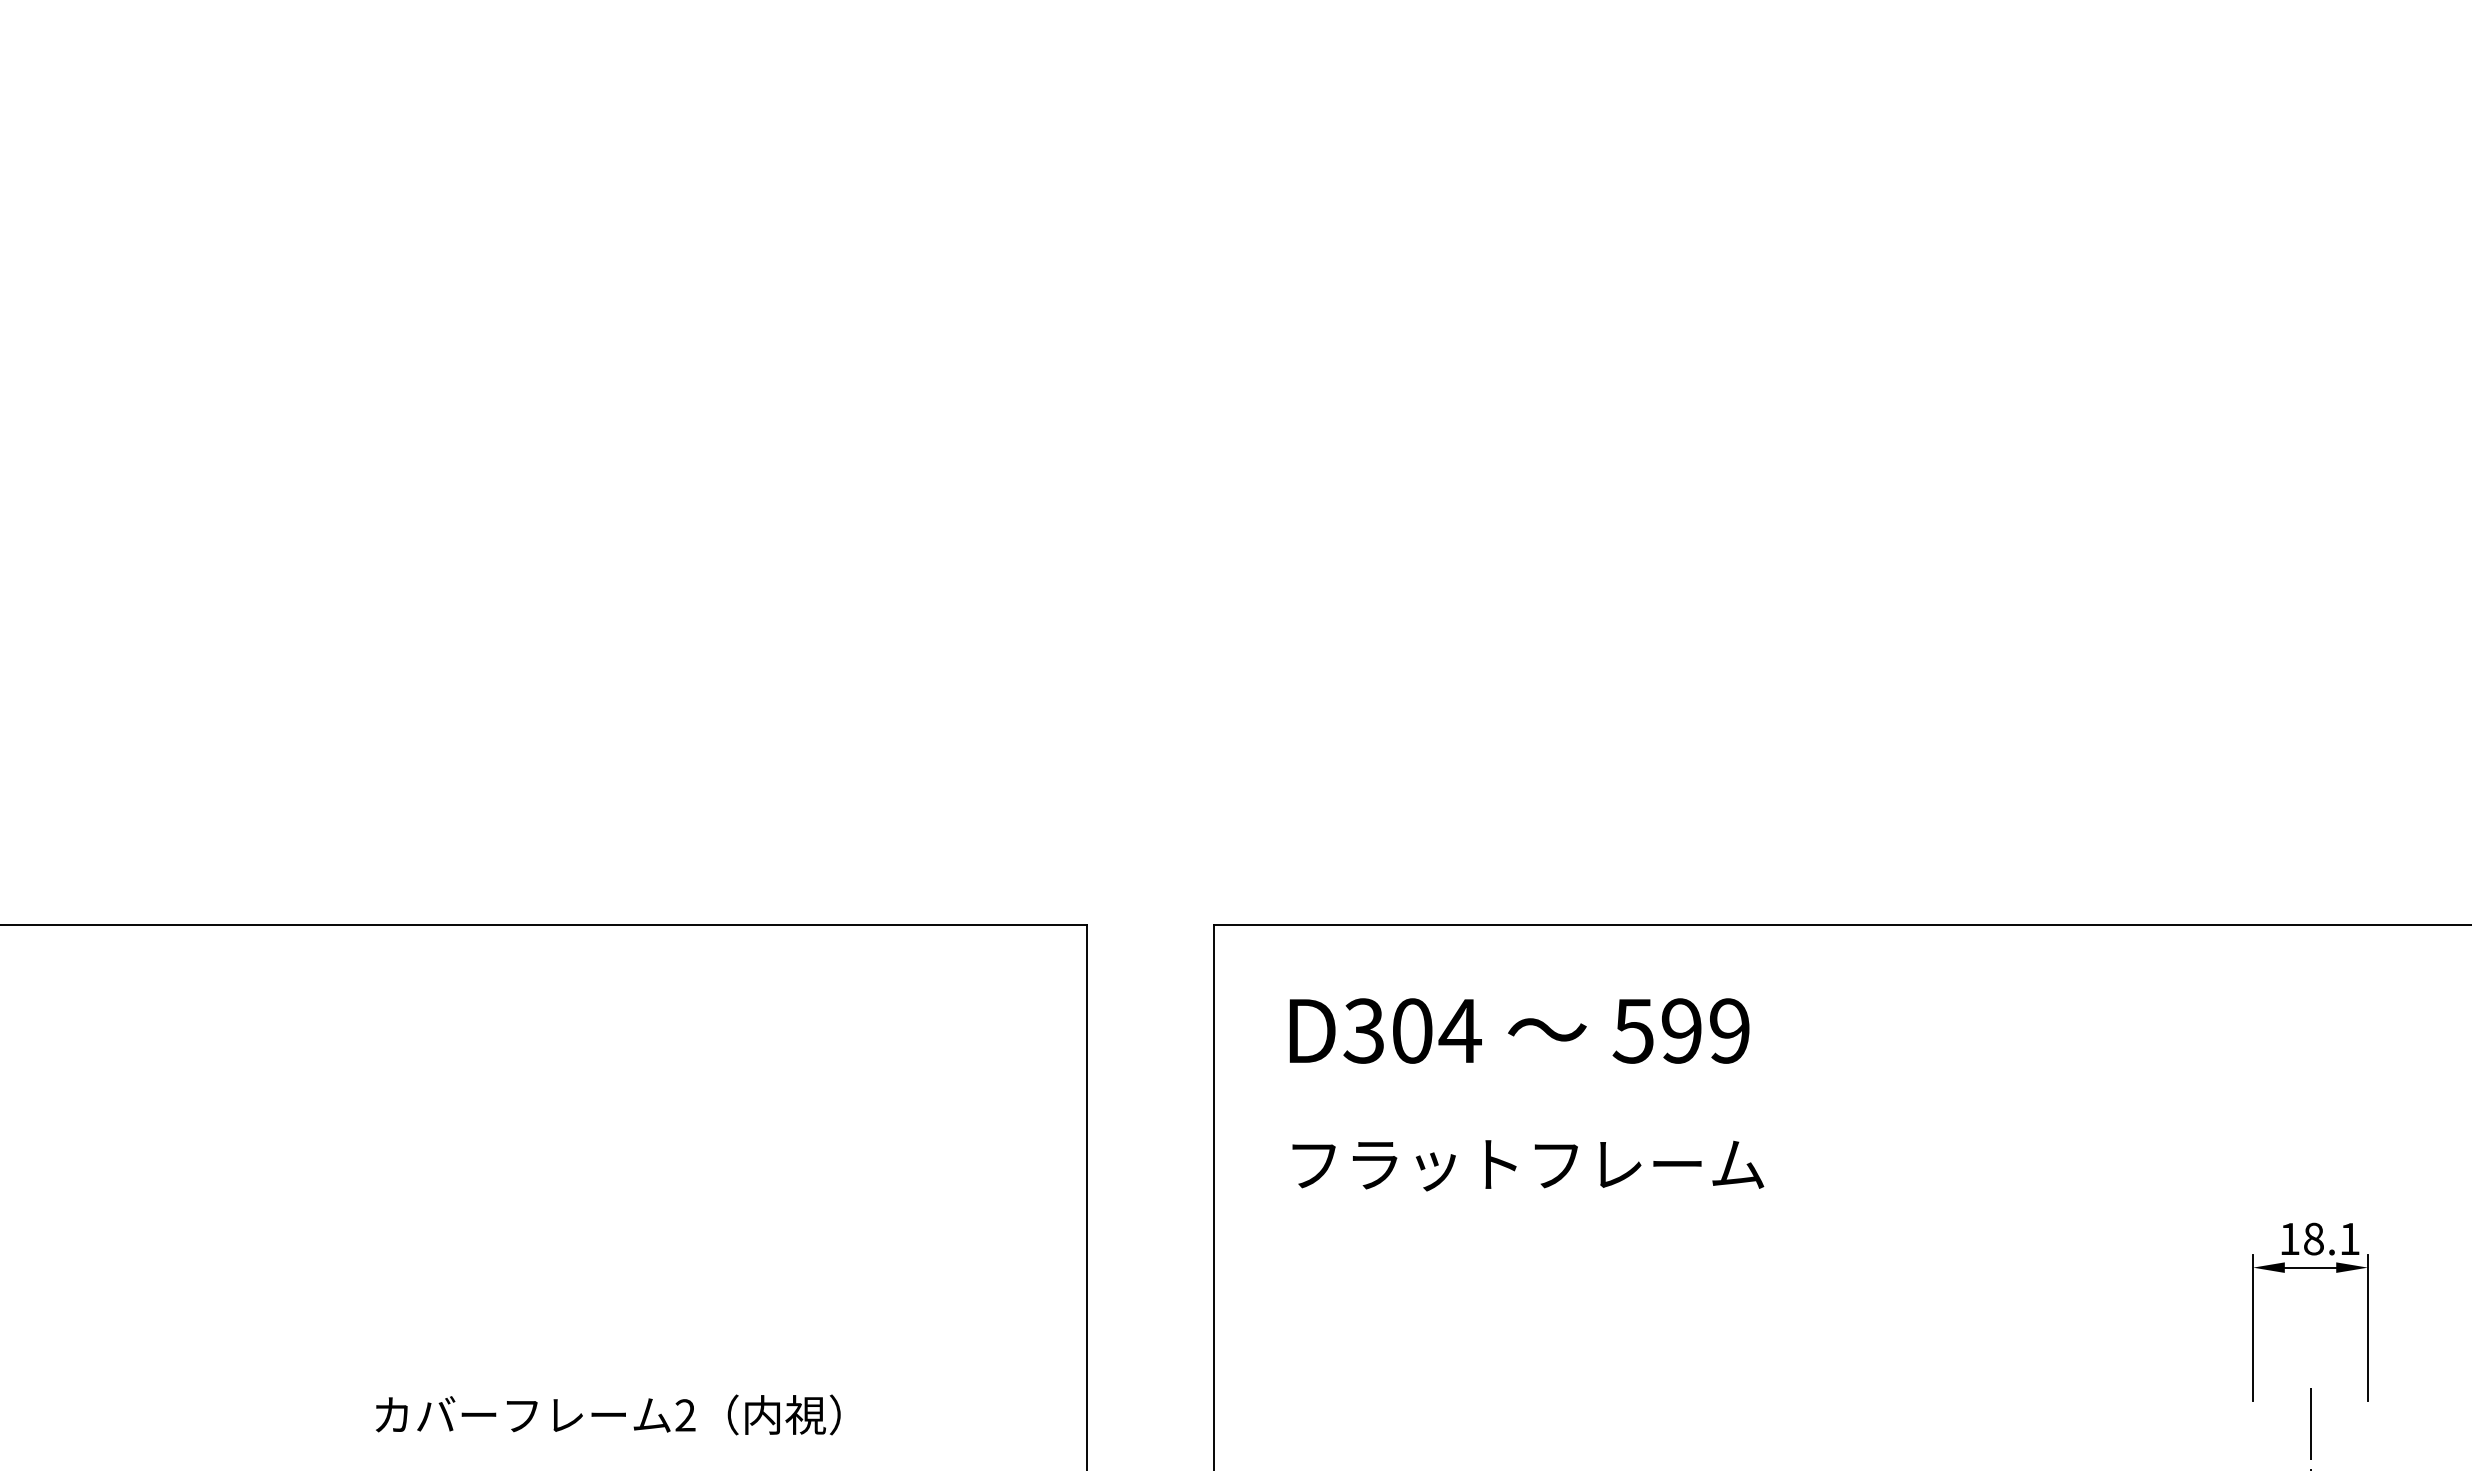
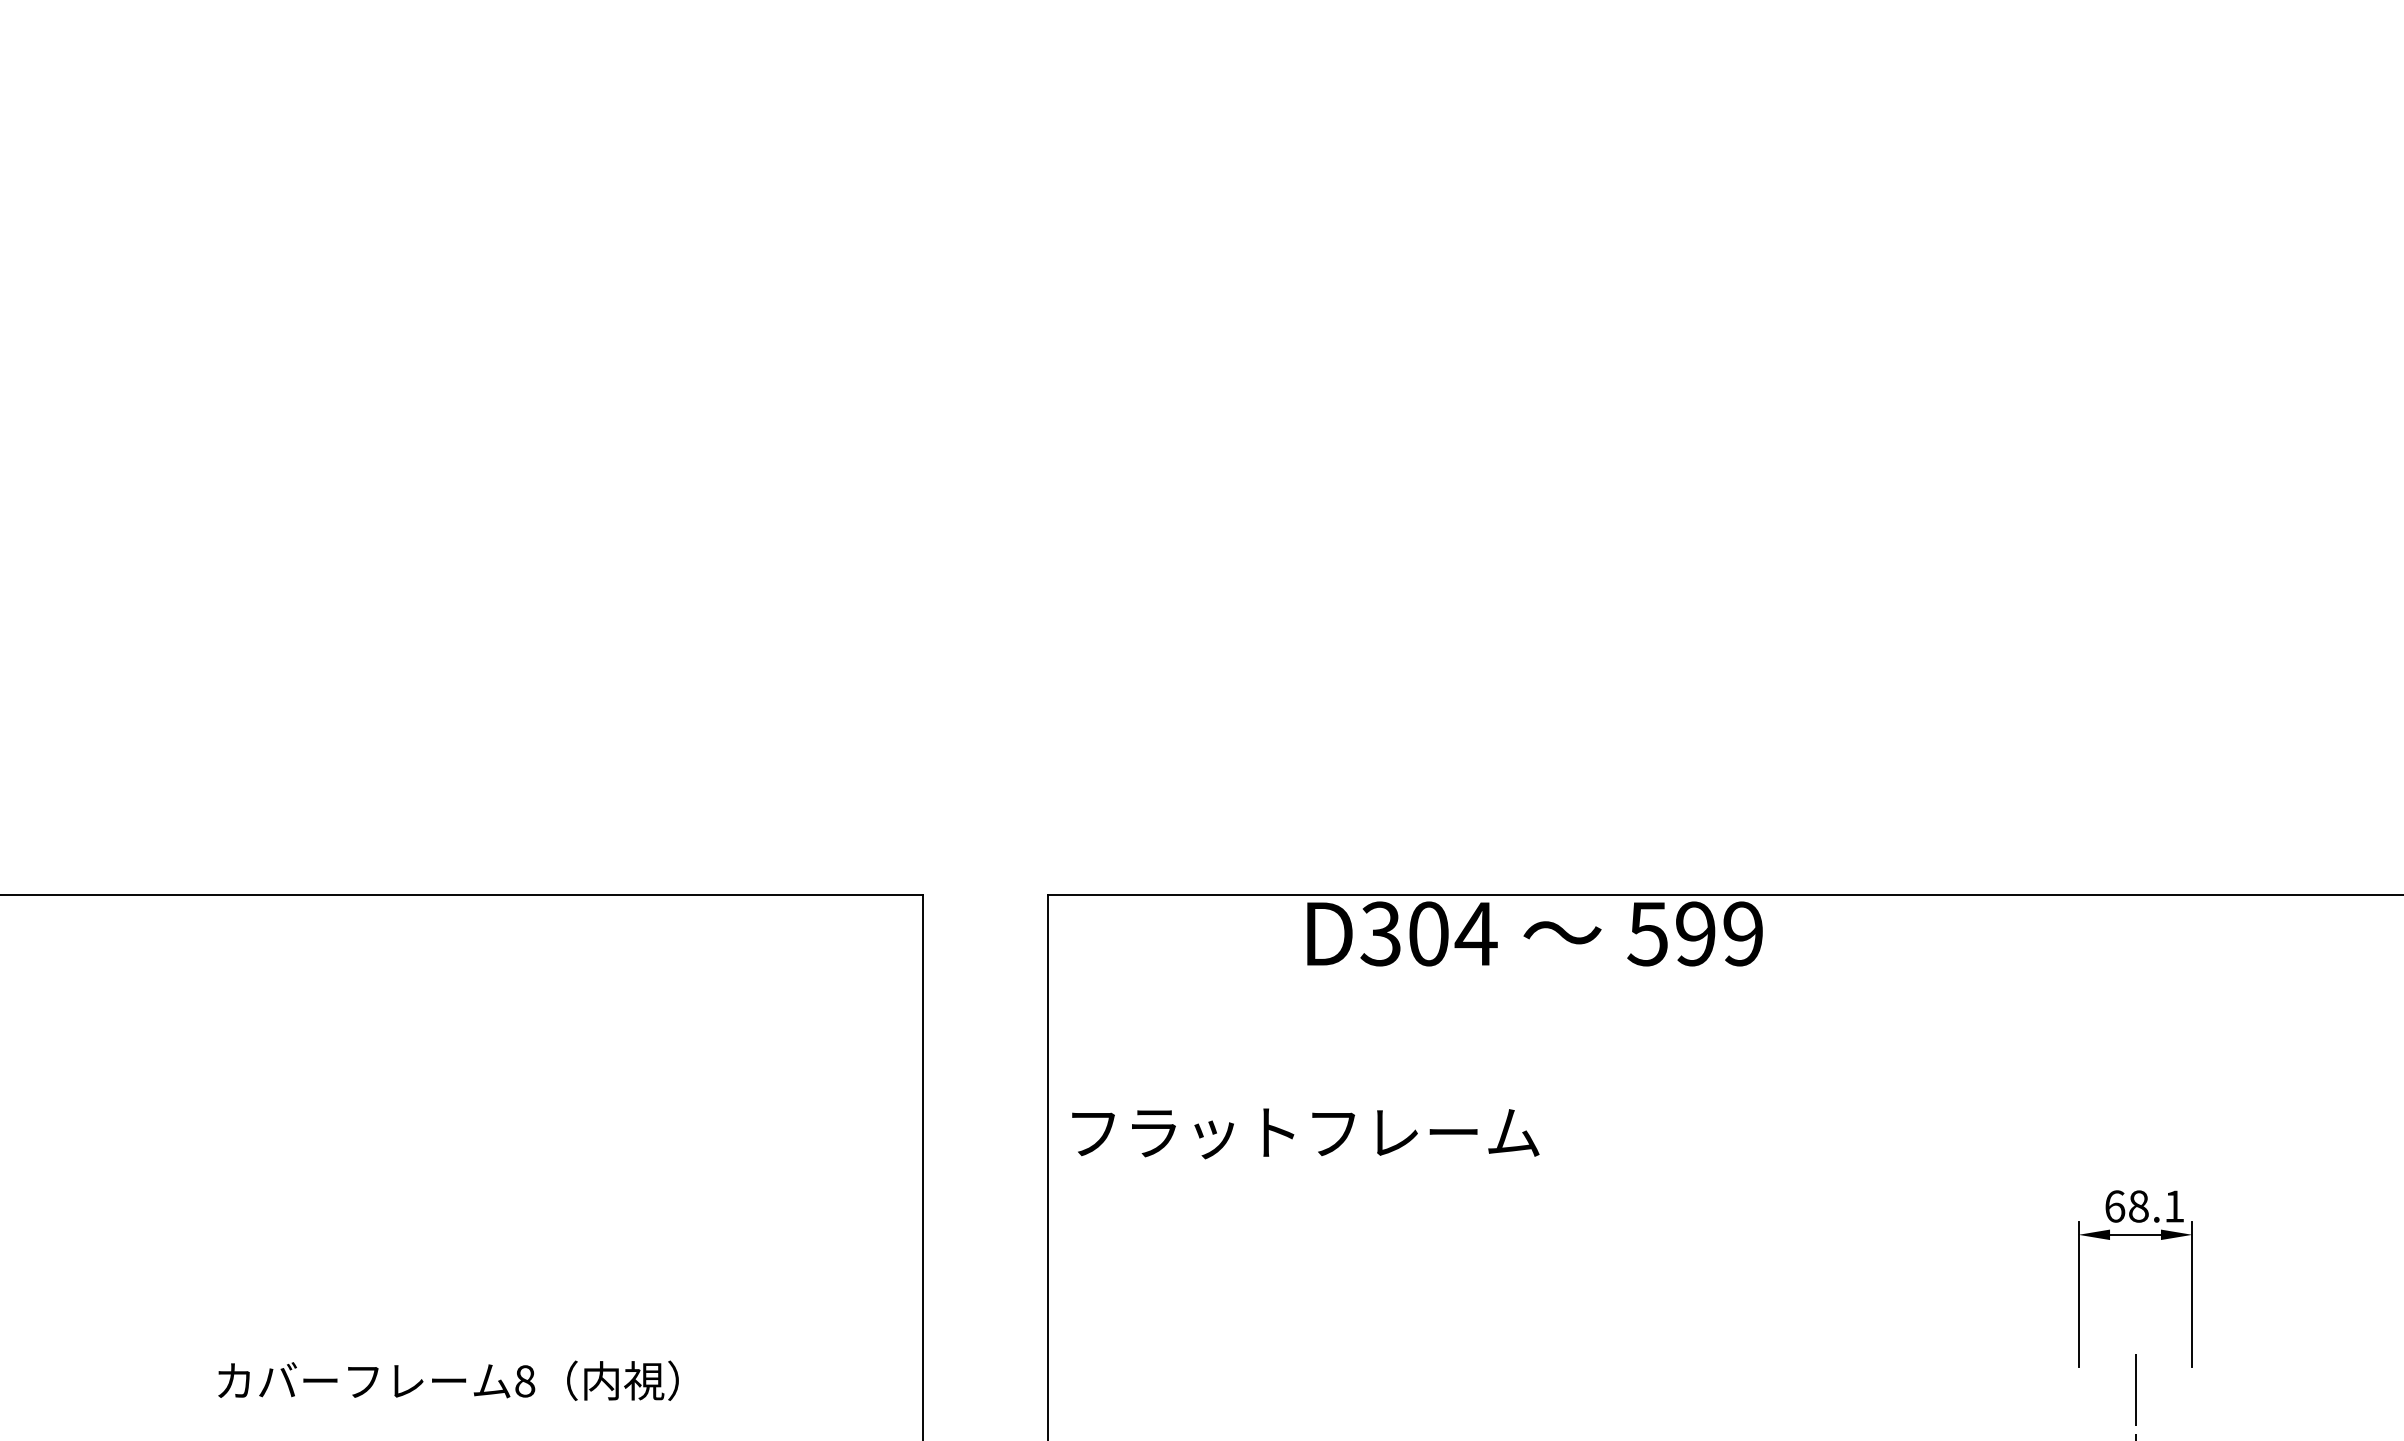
text: (1519, 1030) -> (1534, 933), moved
text: (1528, 1165) -> (1306, 1133), moved
text: (2290, 1238) -> (2115, 1205), 18.1 -> 68.1
text: (685, 1415) -> (525, 1381), 2 -> 8

